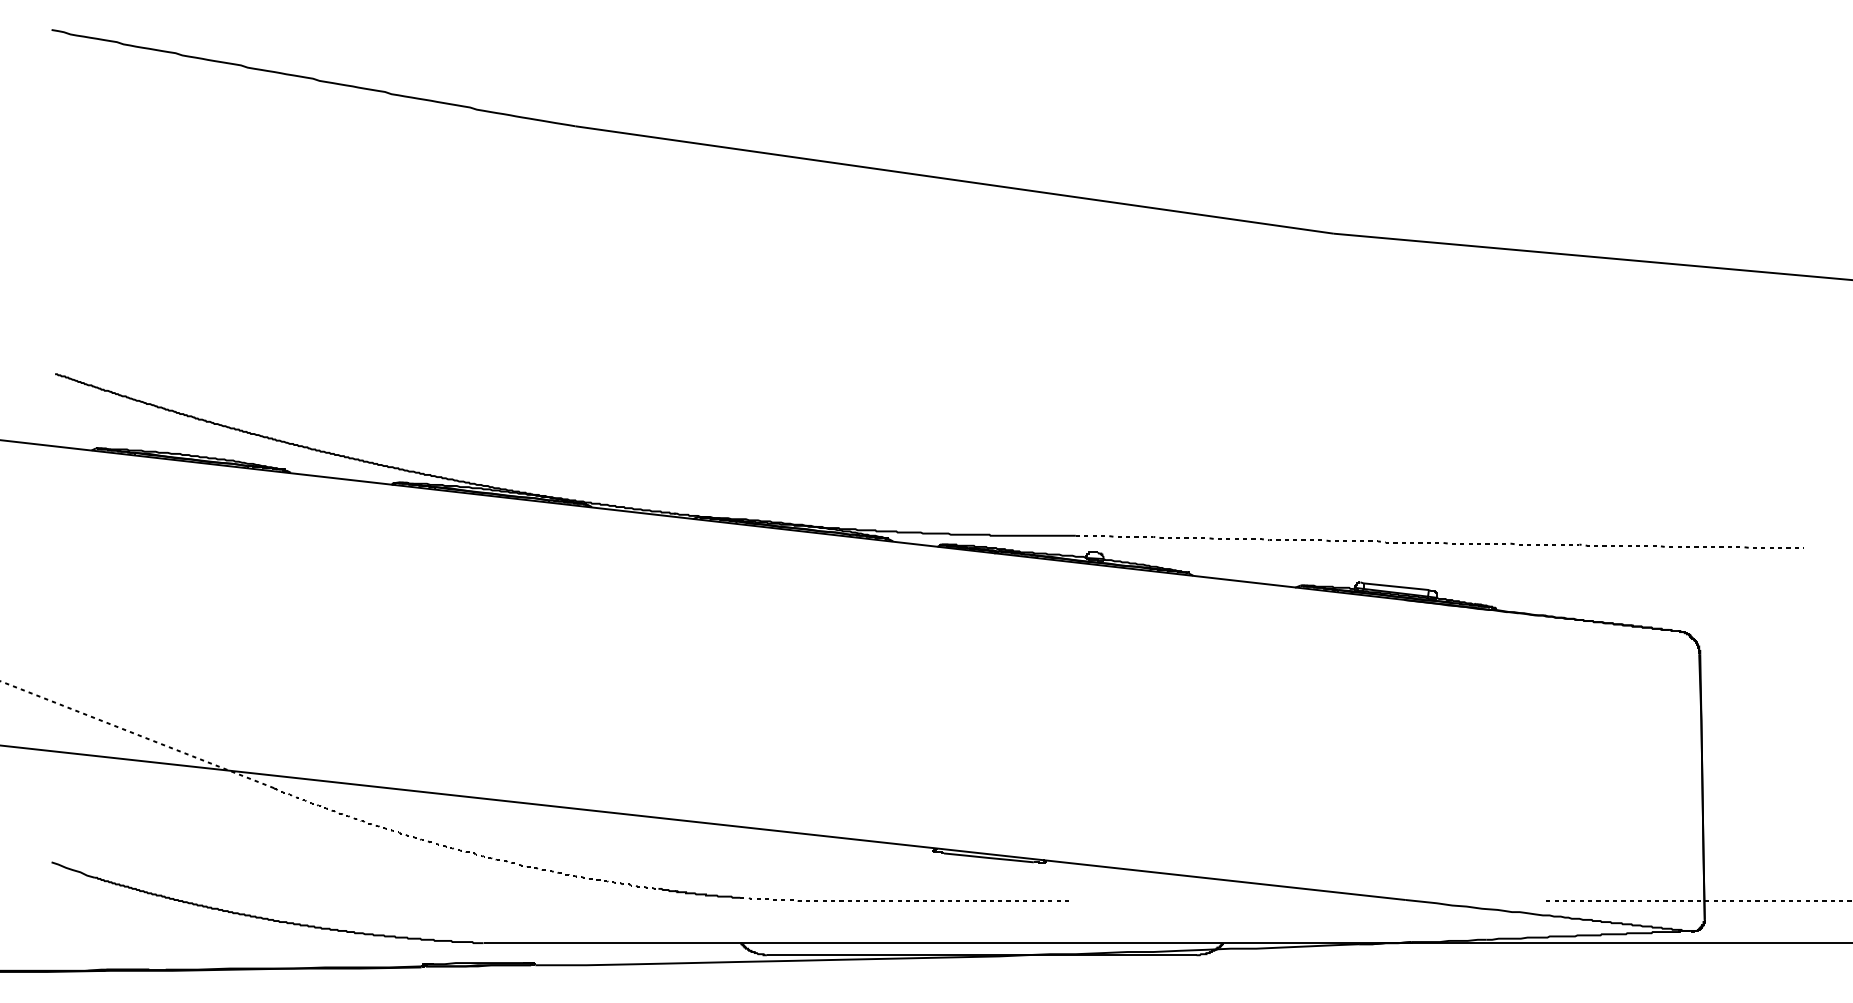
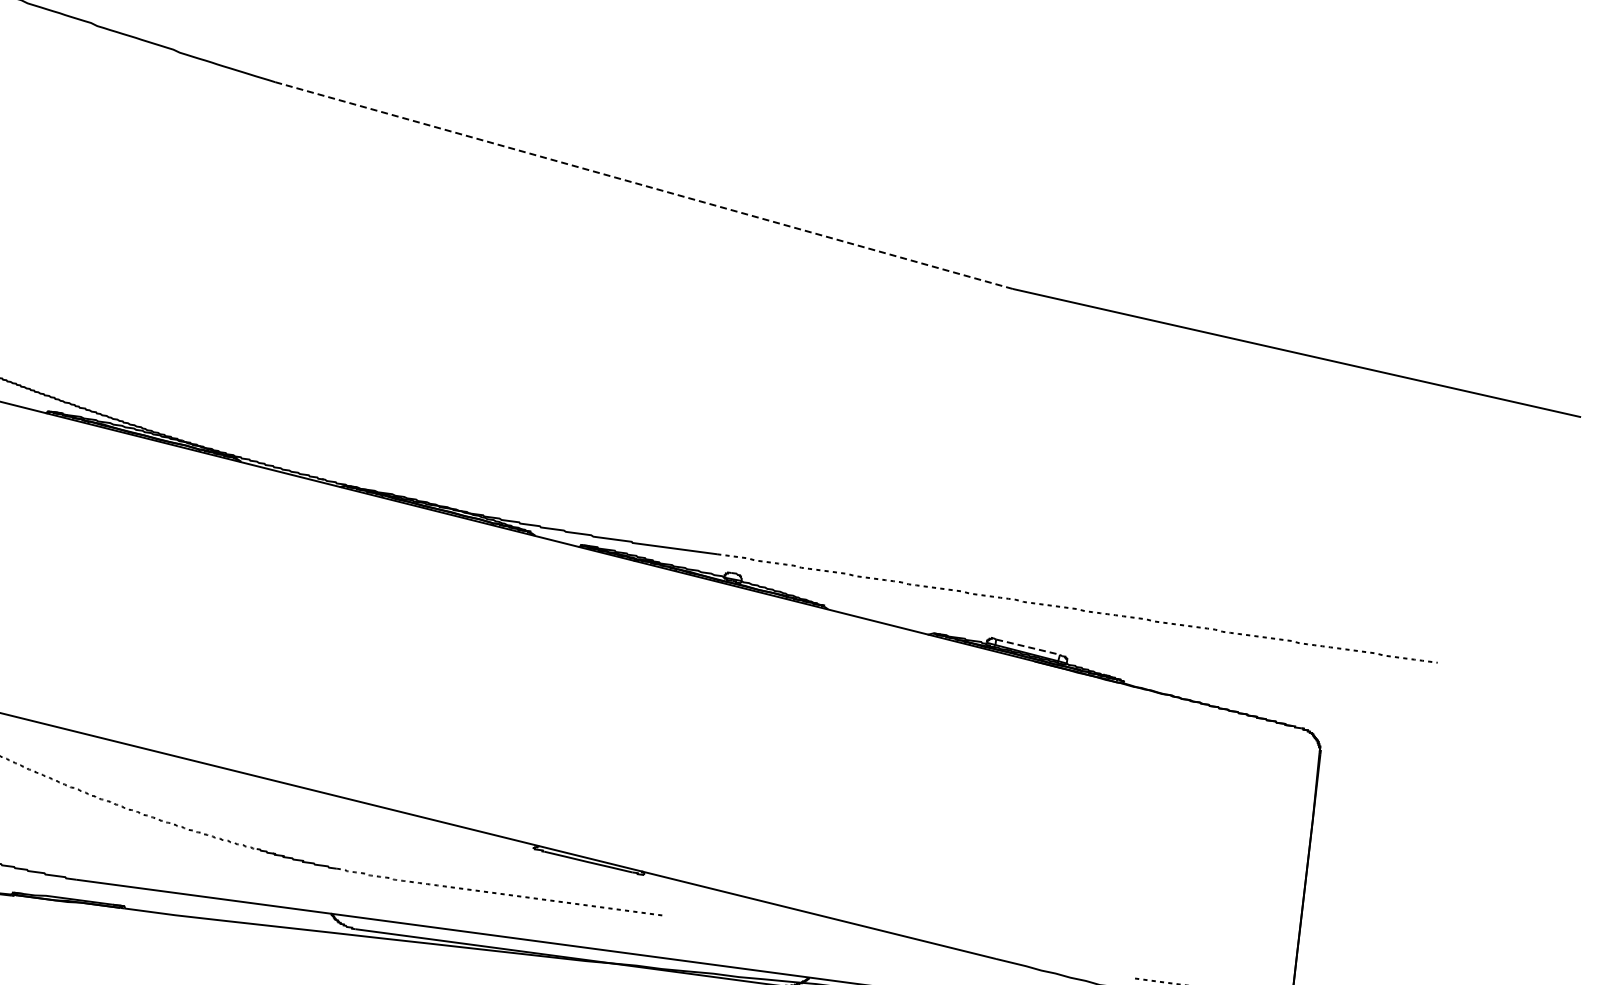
line: (954, 179) -> (644, 185), solid -> dashed
line: (1396, 586) -> (1028, 646), solid -> dashed

